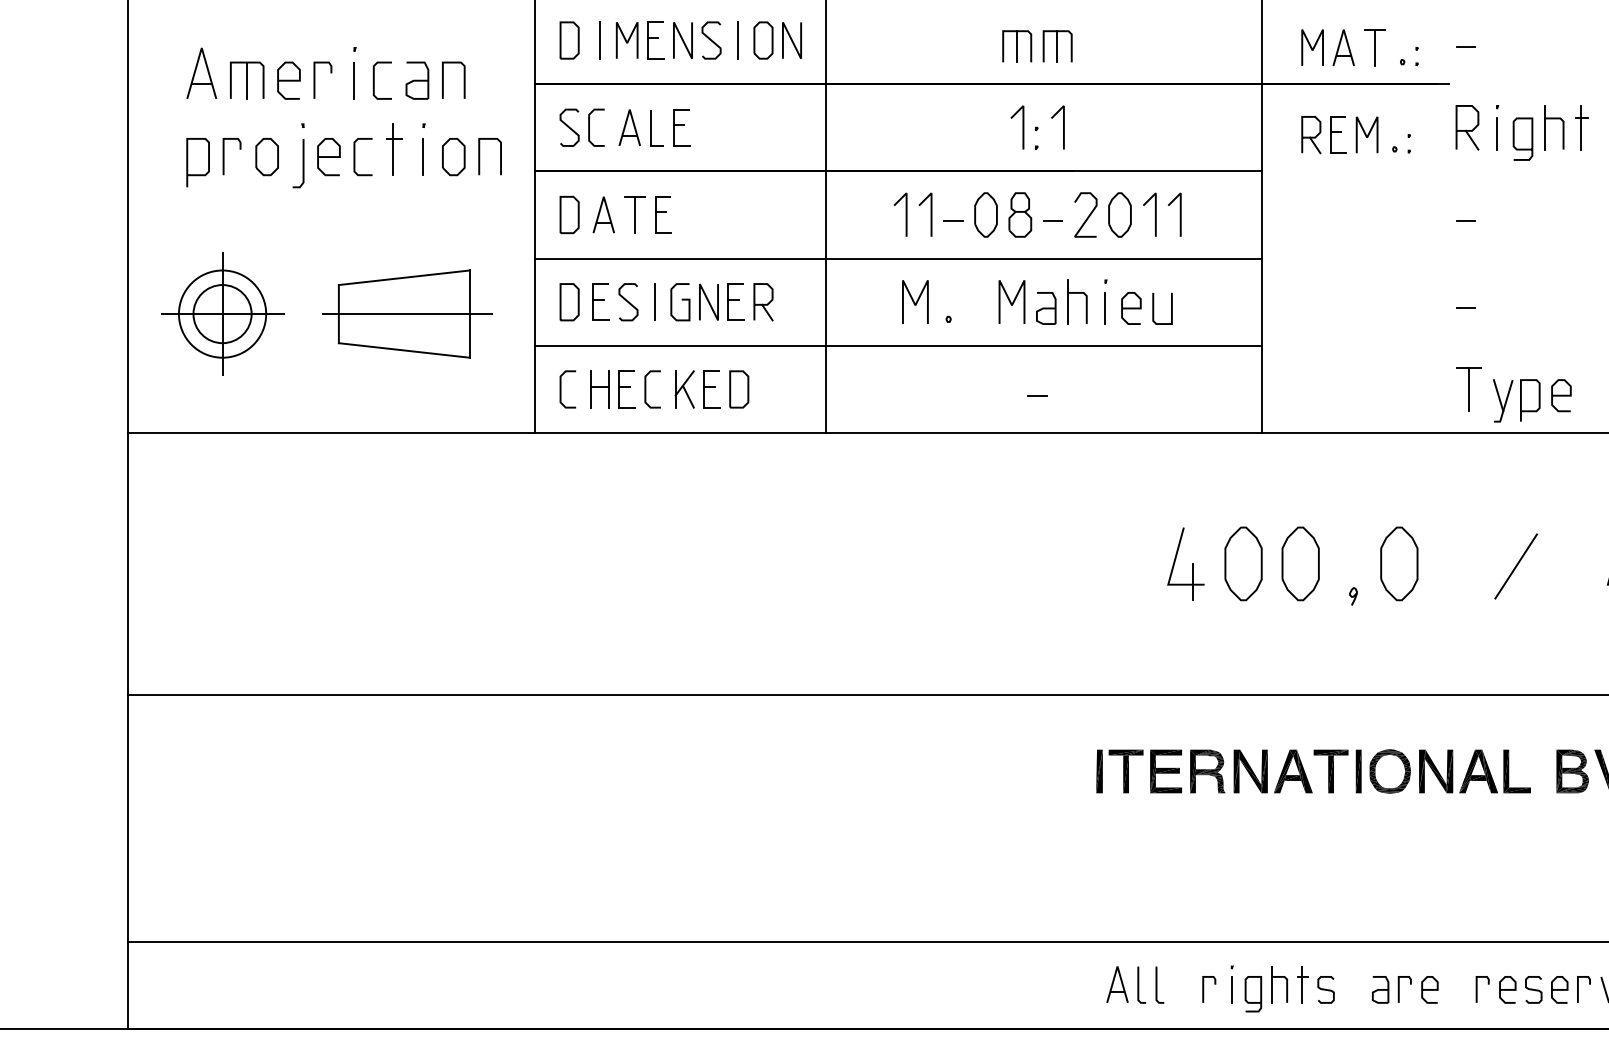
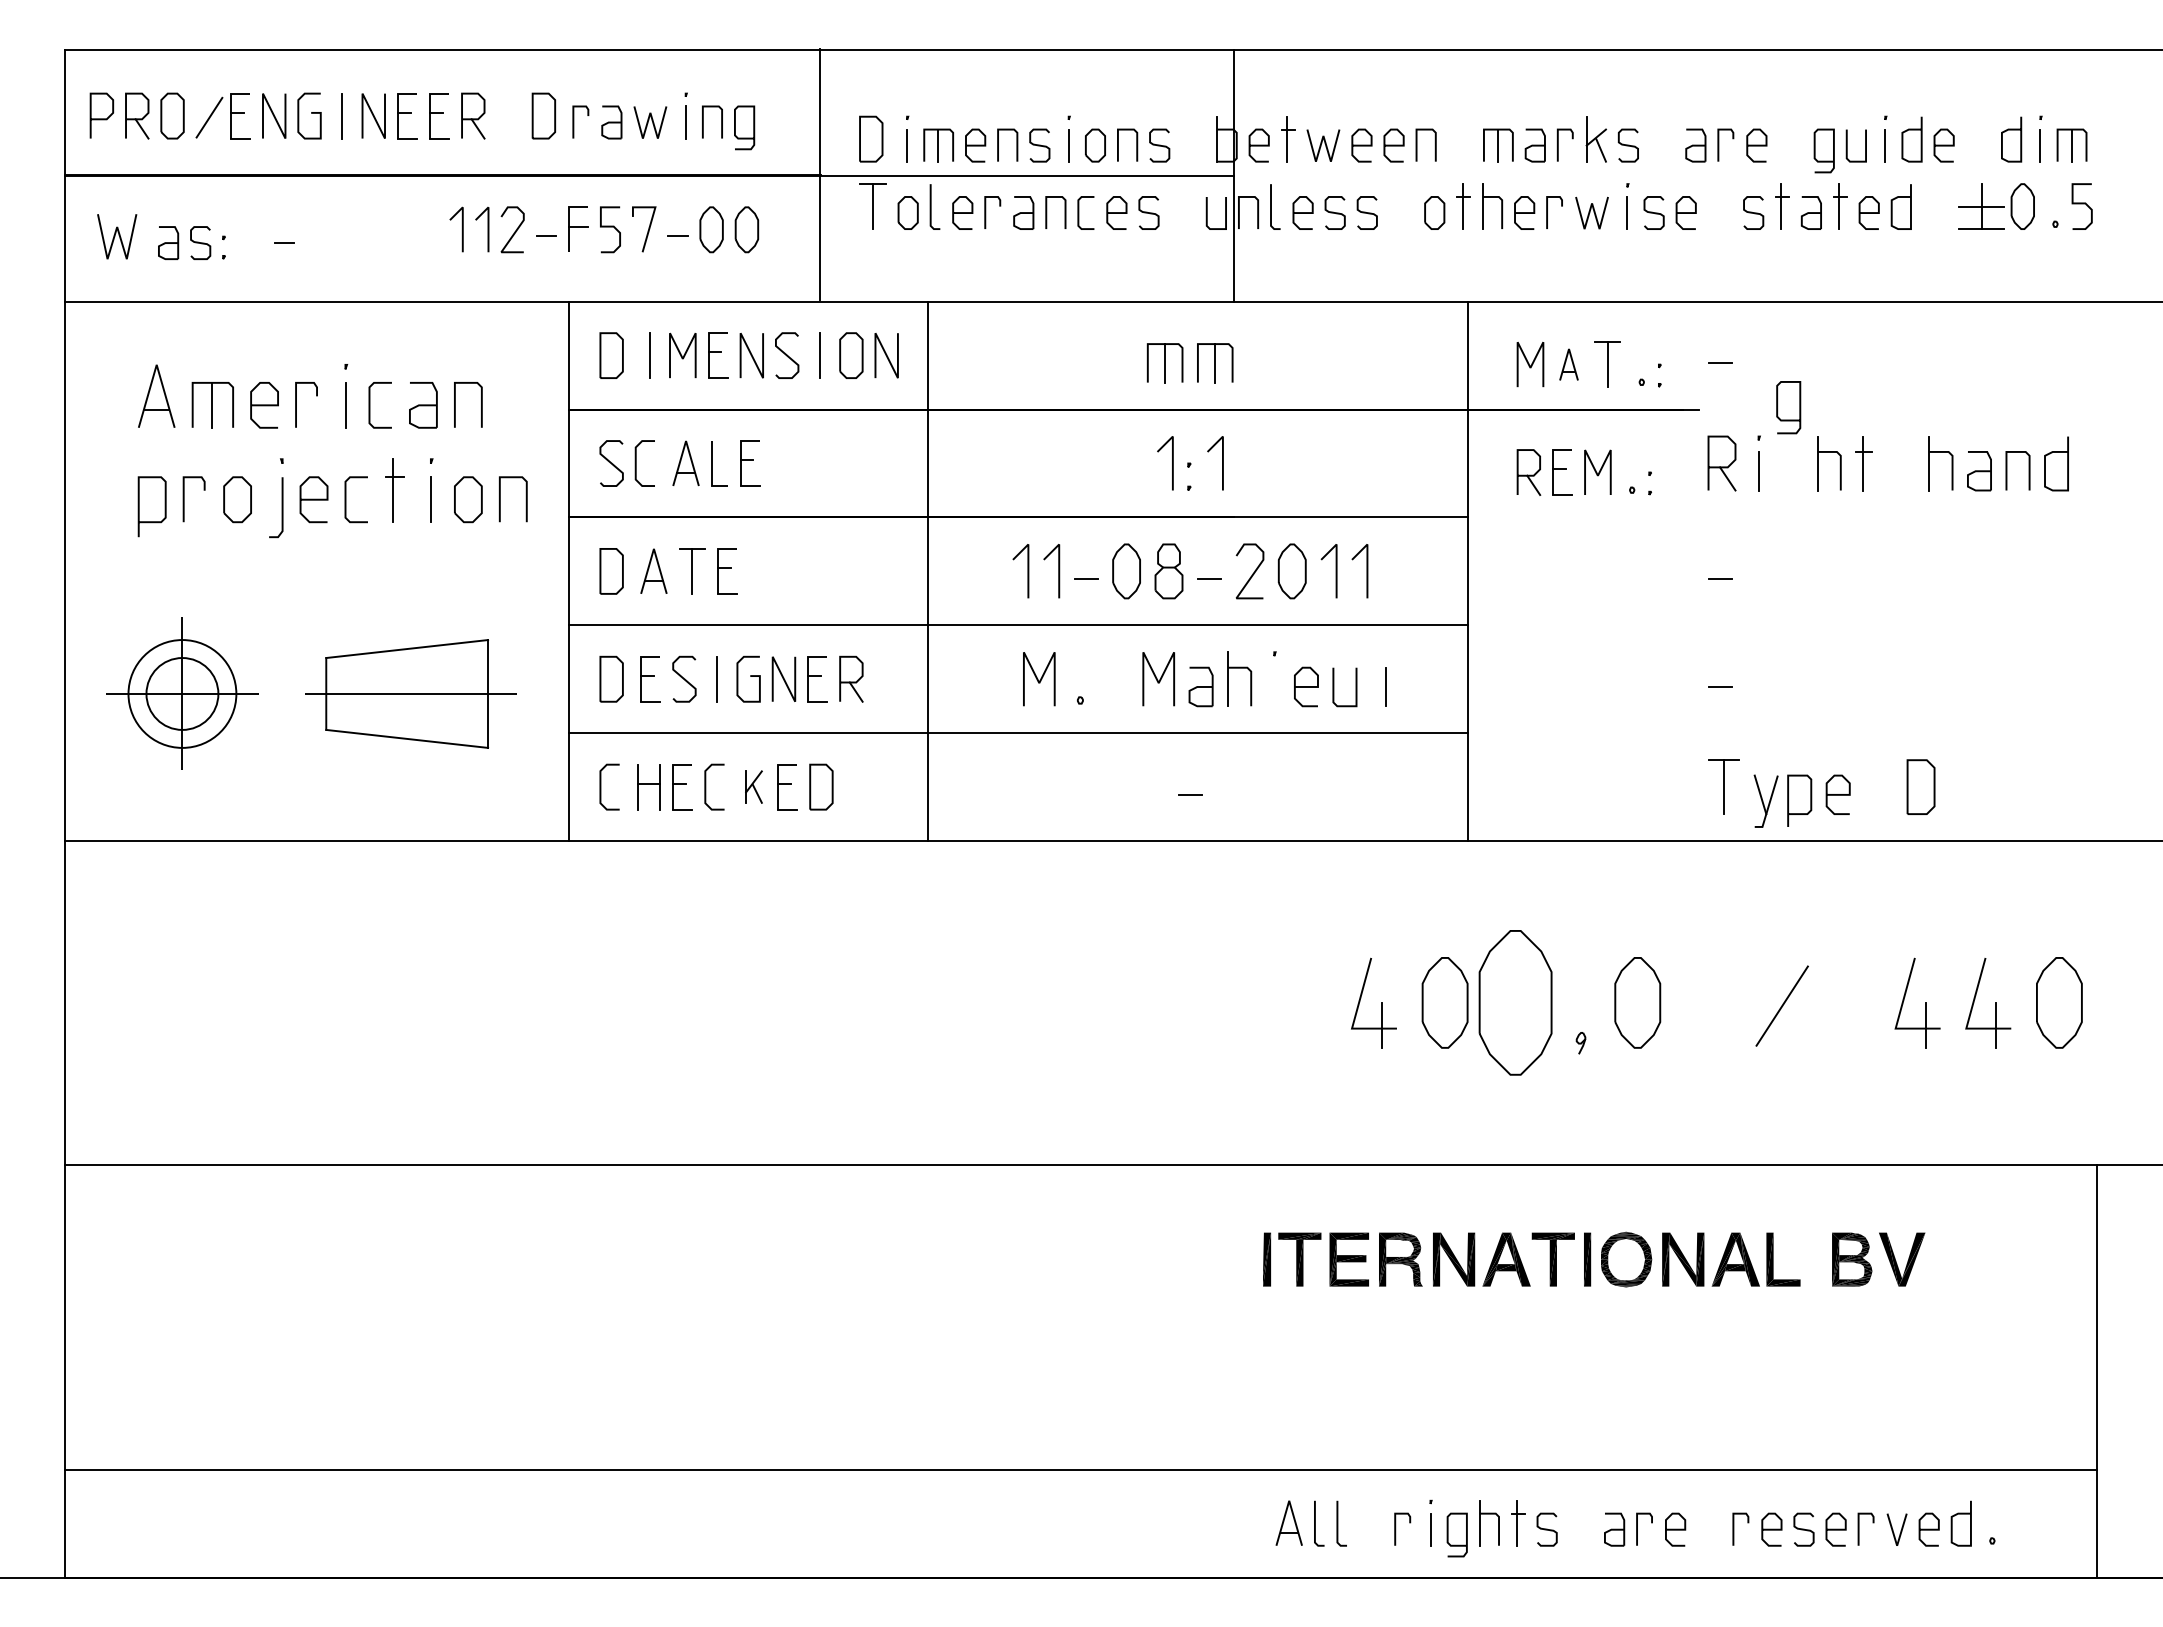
part: (1343, 47) -> (1568, 364), size x0.7
curve: (1514, 139) -> (1778, 407), moved
line: (1104, 308) -> (1385, 686), moved
part: (684, 388) -> (753, 786), size x0.7
part: (1300, 563) -> (1515, 1002), size x1.6

